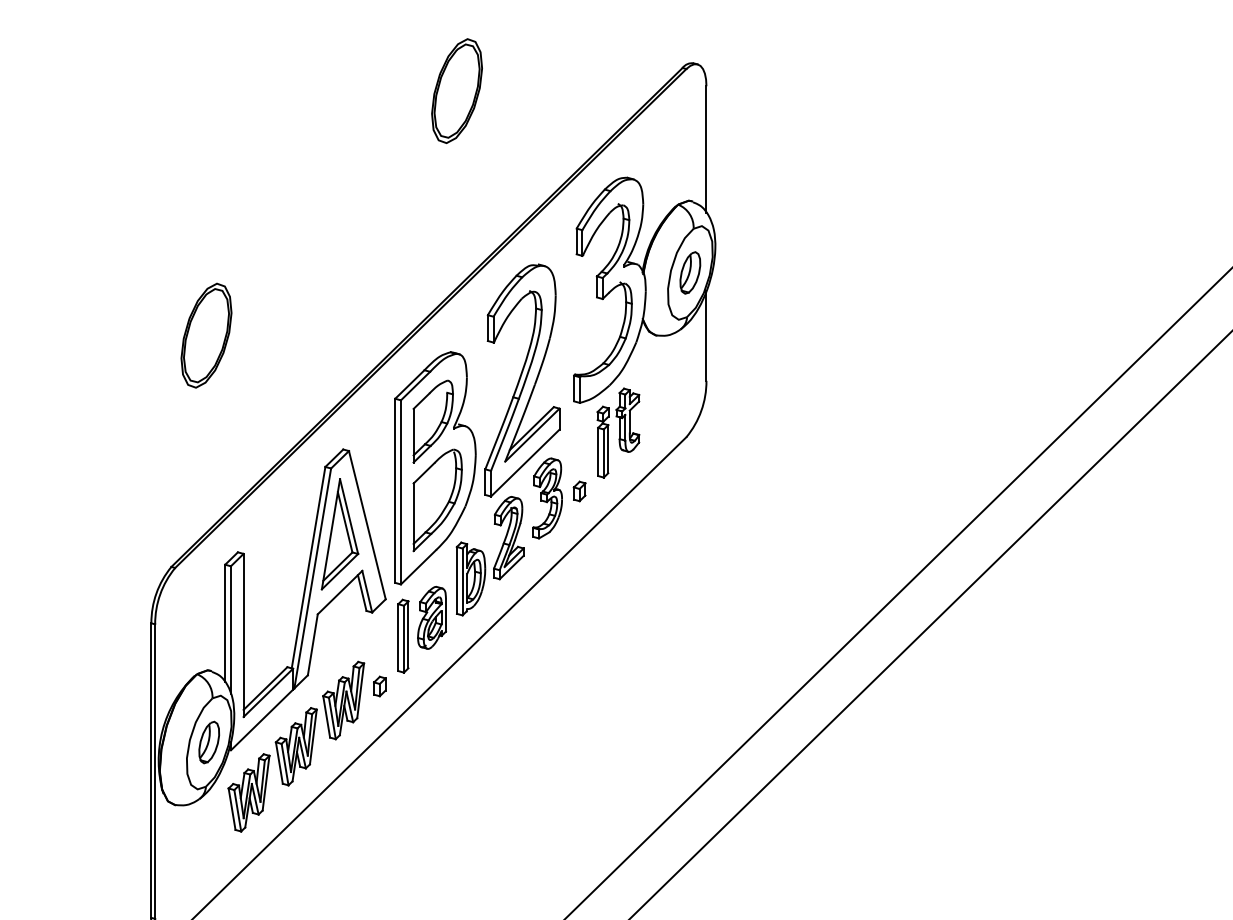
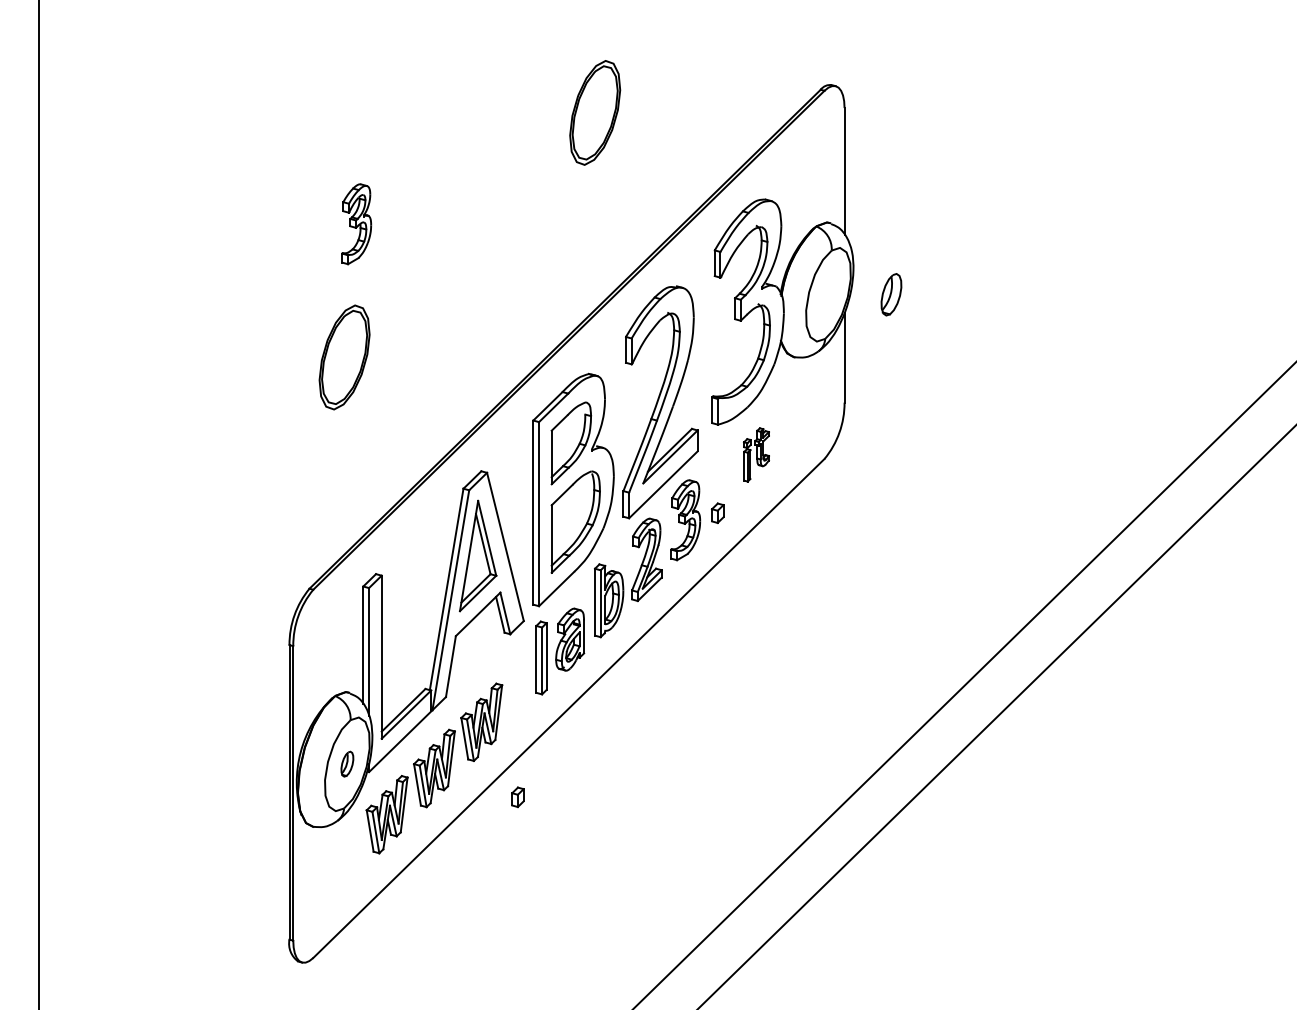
part: (218, 202) -> (356, 224), added
part: (690, 272) -> (891, 294), moved
part: (618, 432) -> (756, 454), size x0.6
part: (379, 686) -> (517, 797), moved
part: (209, 741) -> (347, 763), size x0.6

